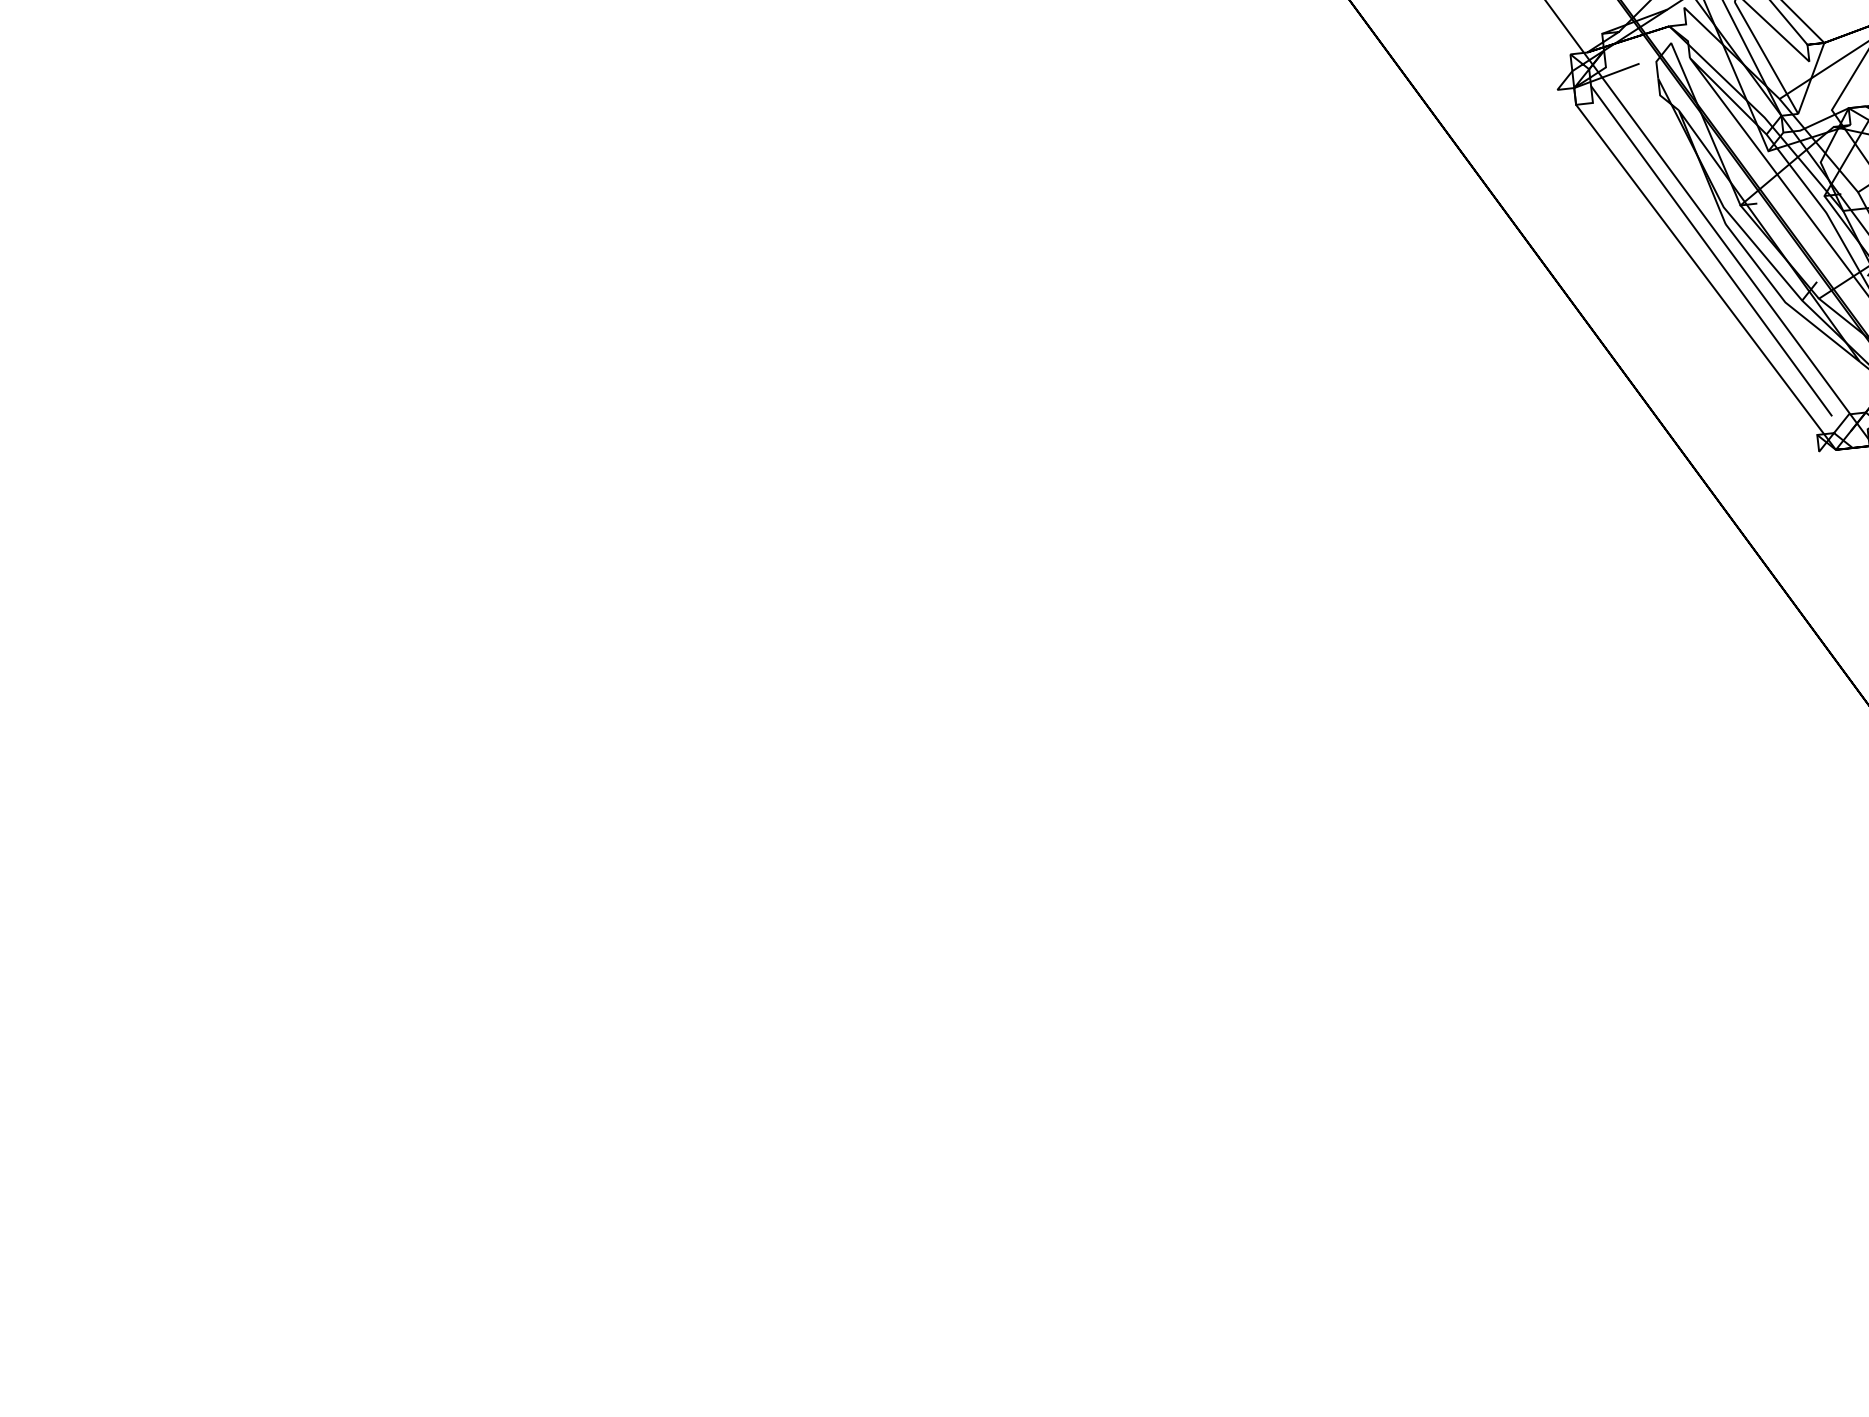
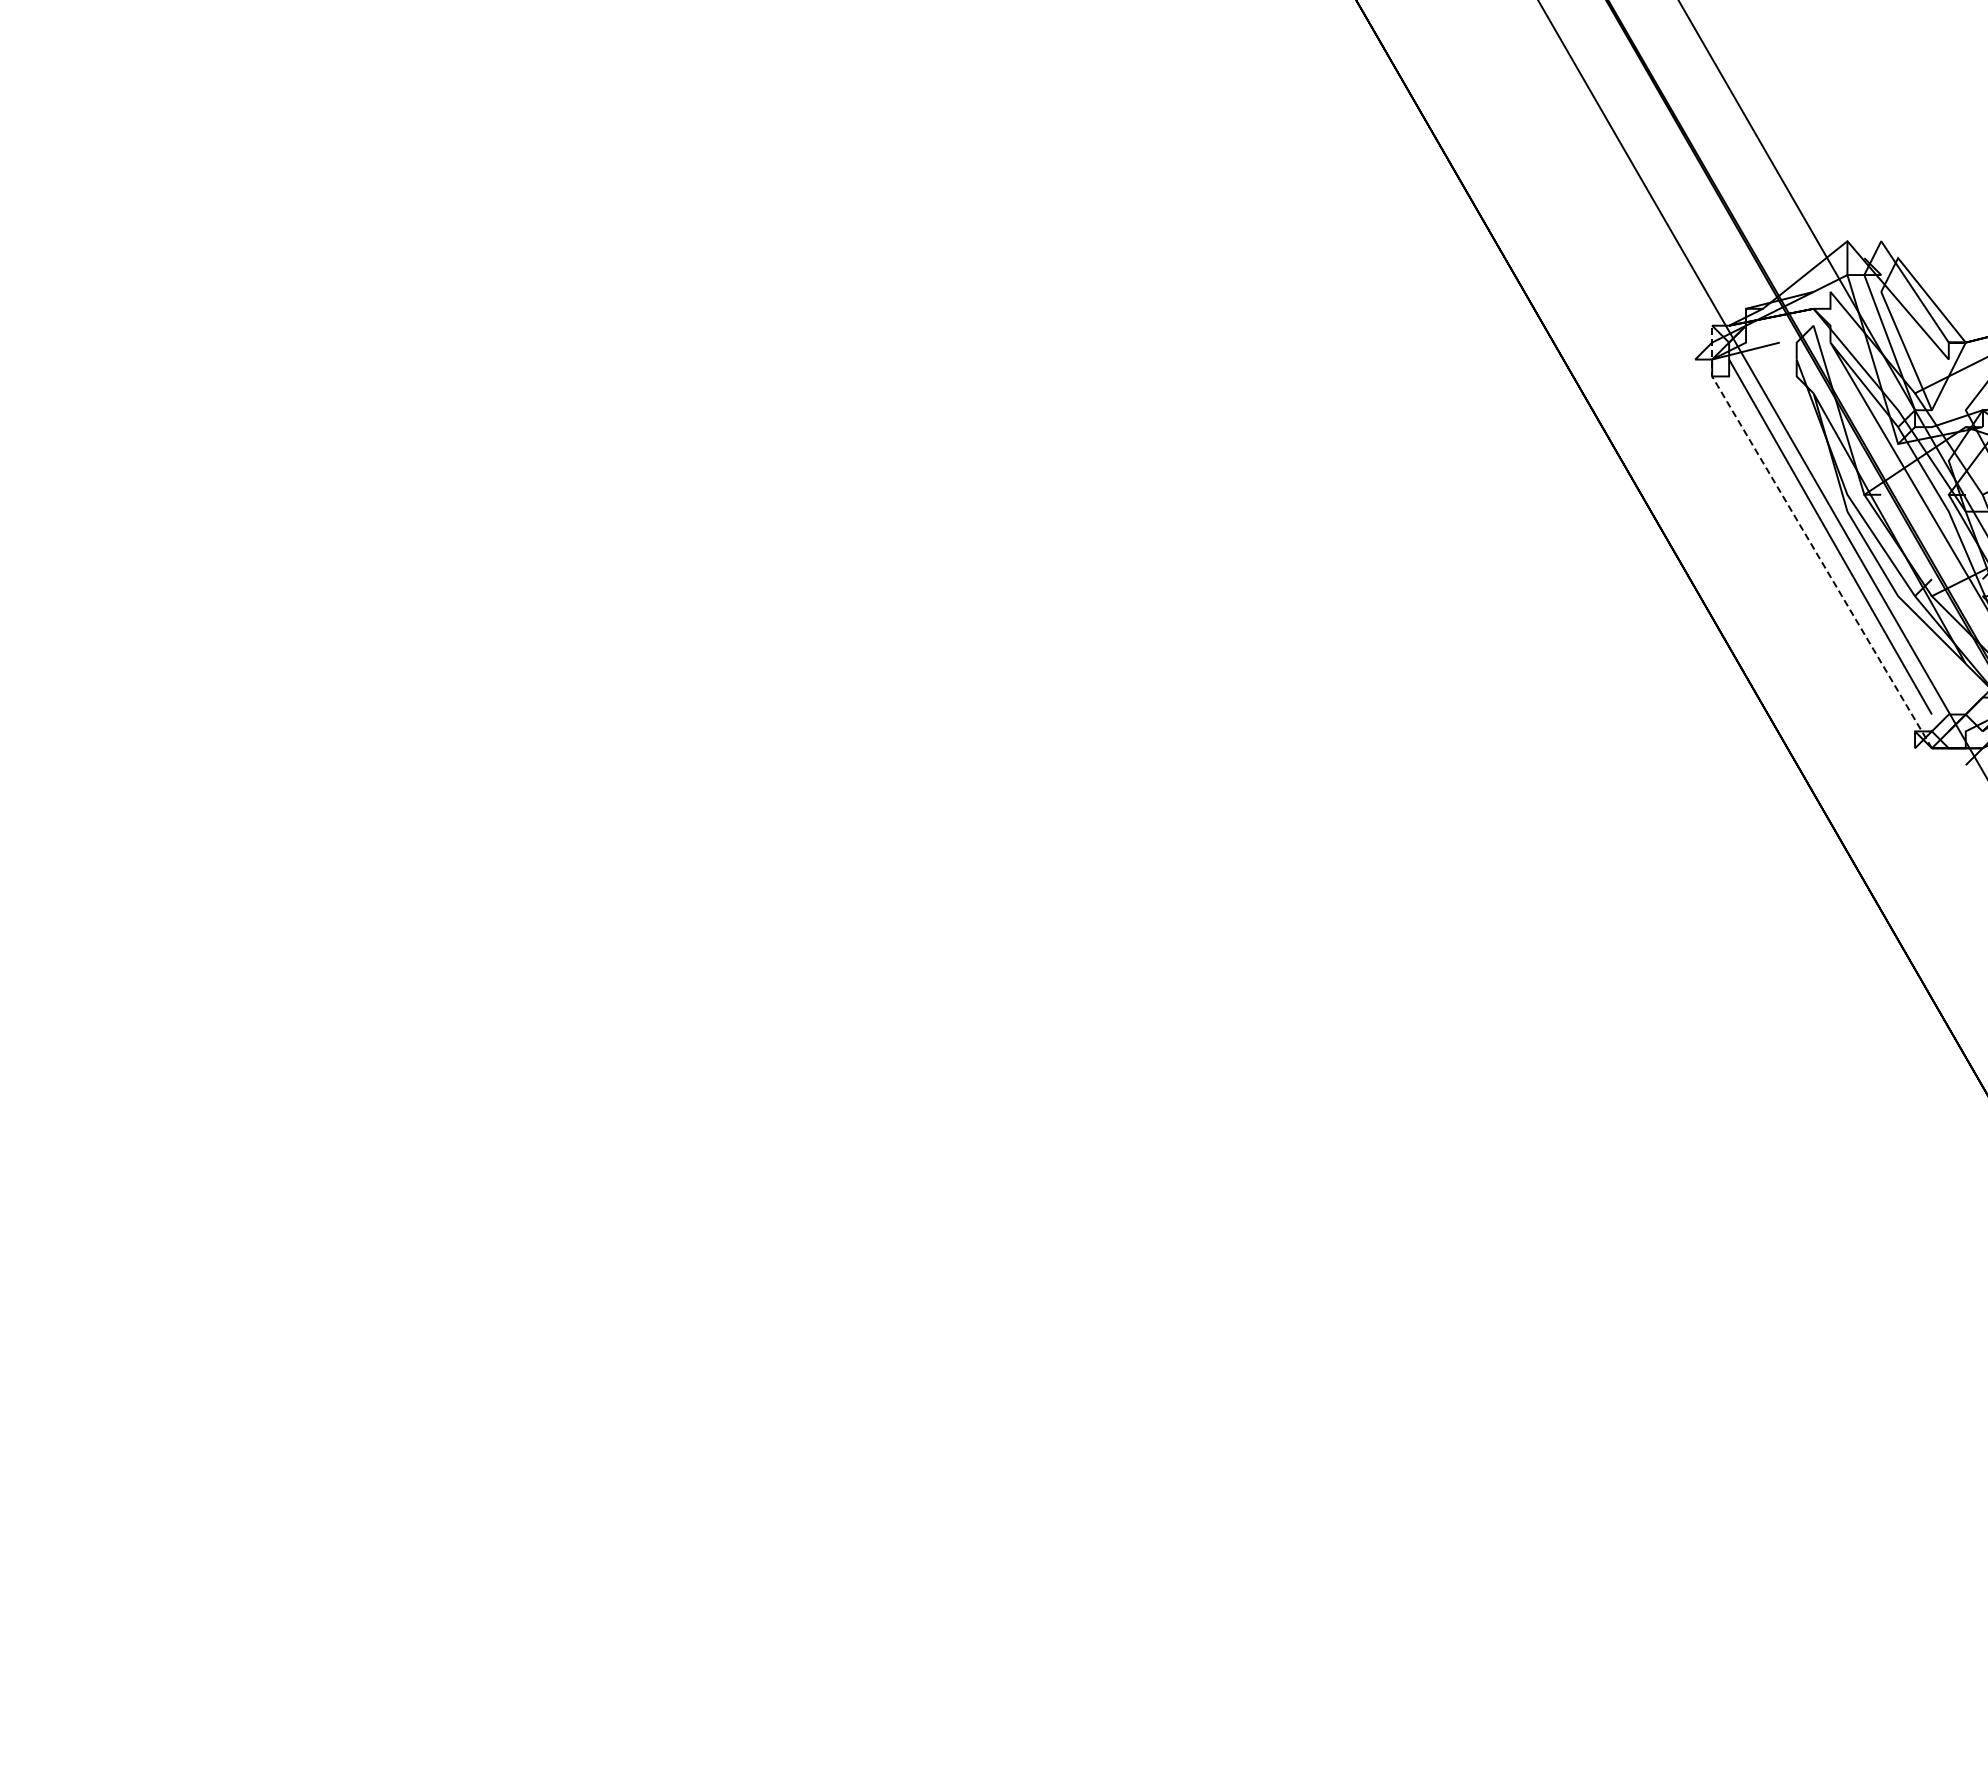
line: (1690, 256) -> (1808, 539), solid -> dashed

